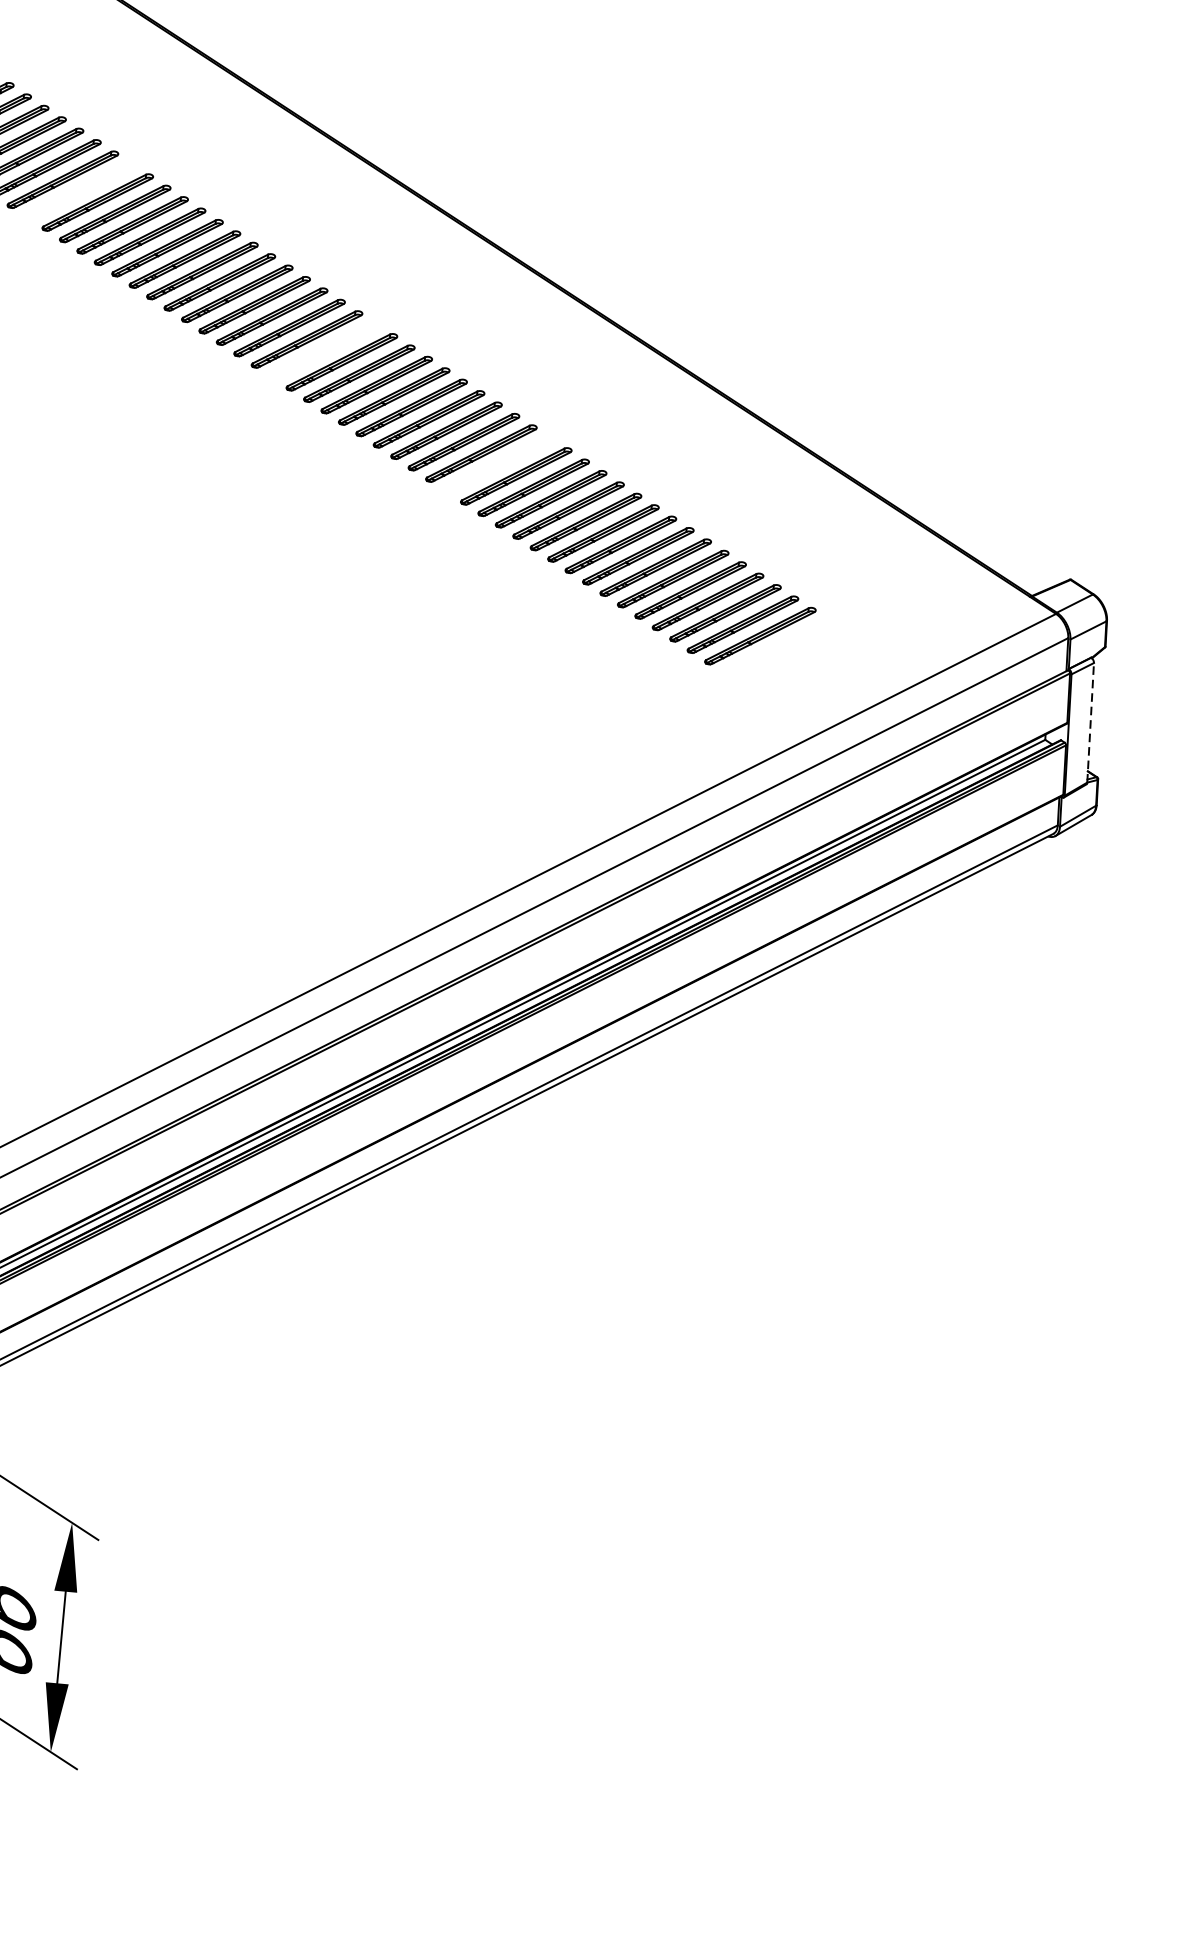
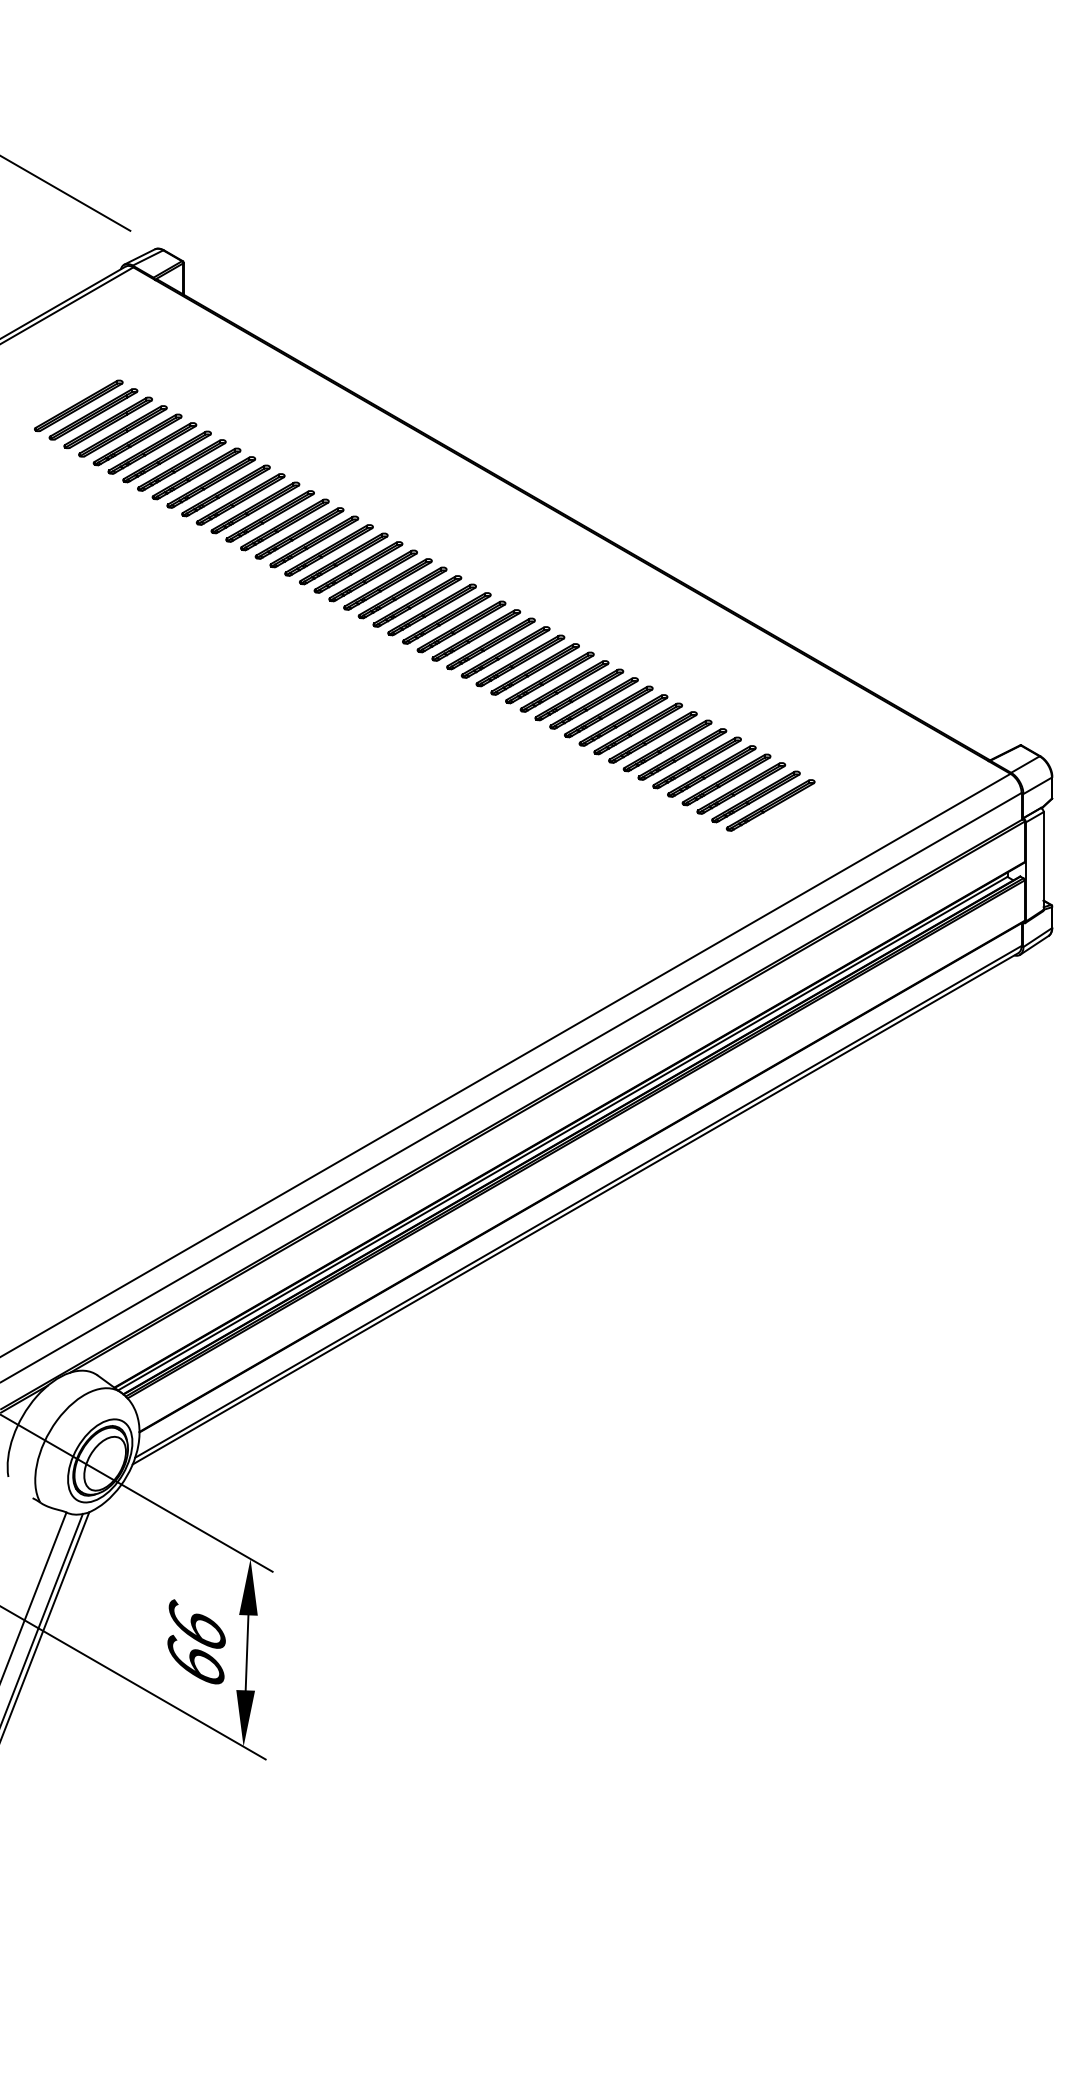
part: (80, 190) -> (196, 473), added
part: (324, 350) -> (402, 592), added
part: (498, 464) -> (549, 677), added
line: (1090, 722) -> (1043, 860), dashed -> solid

